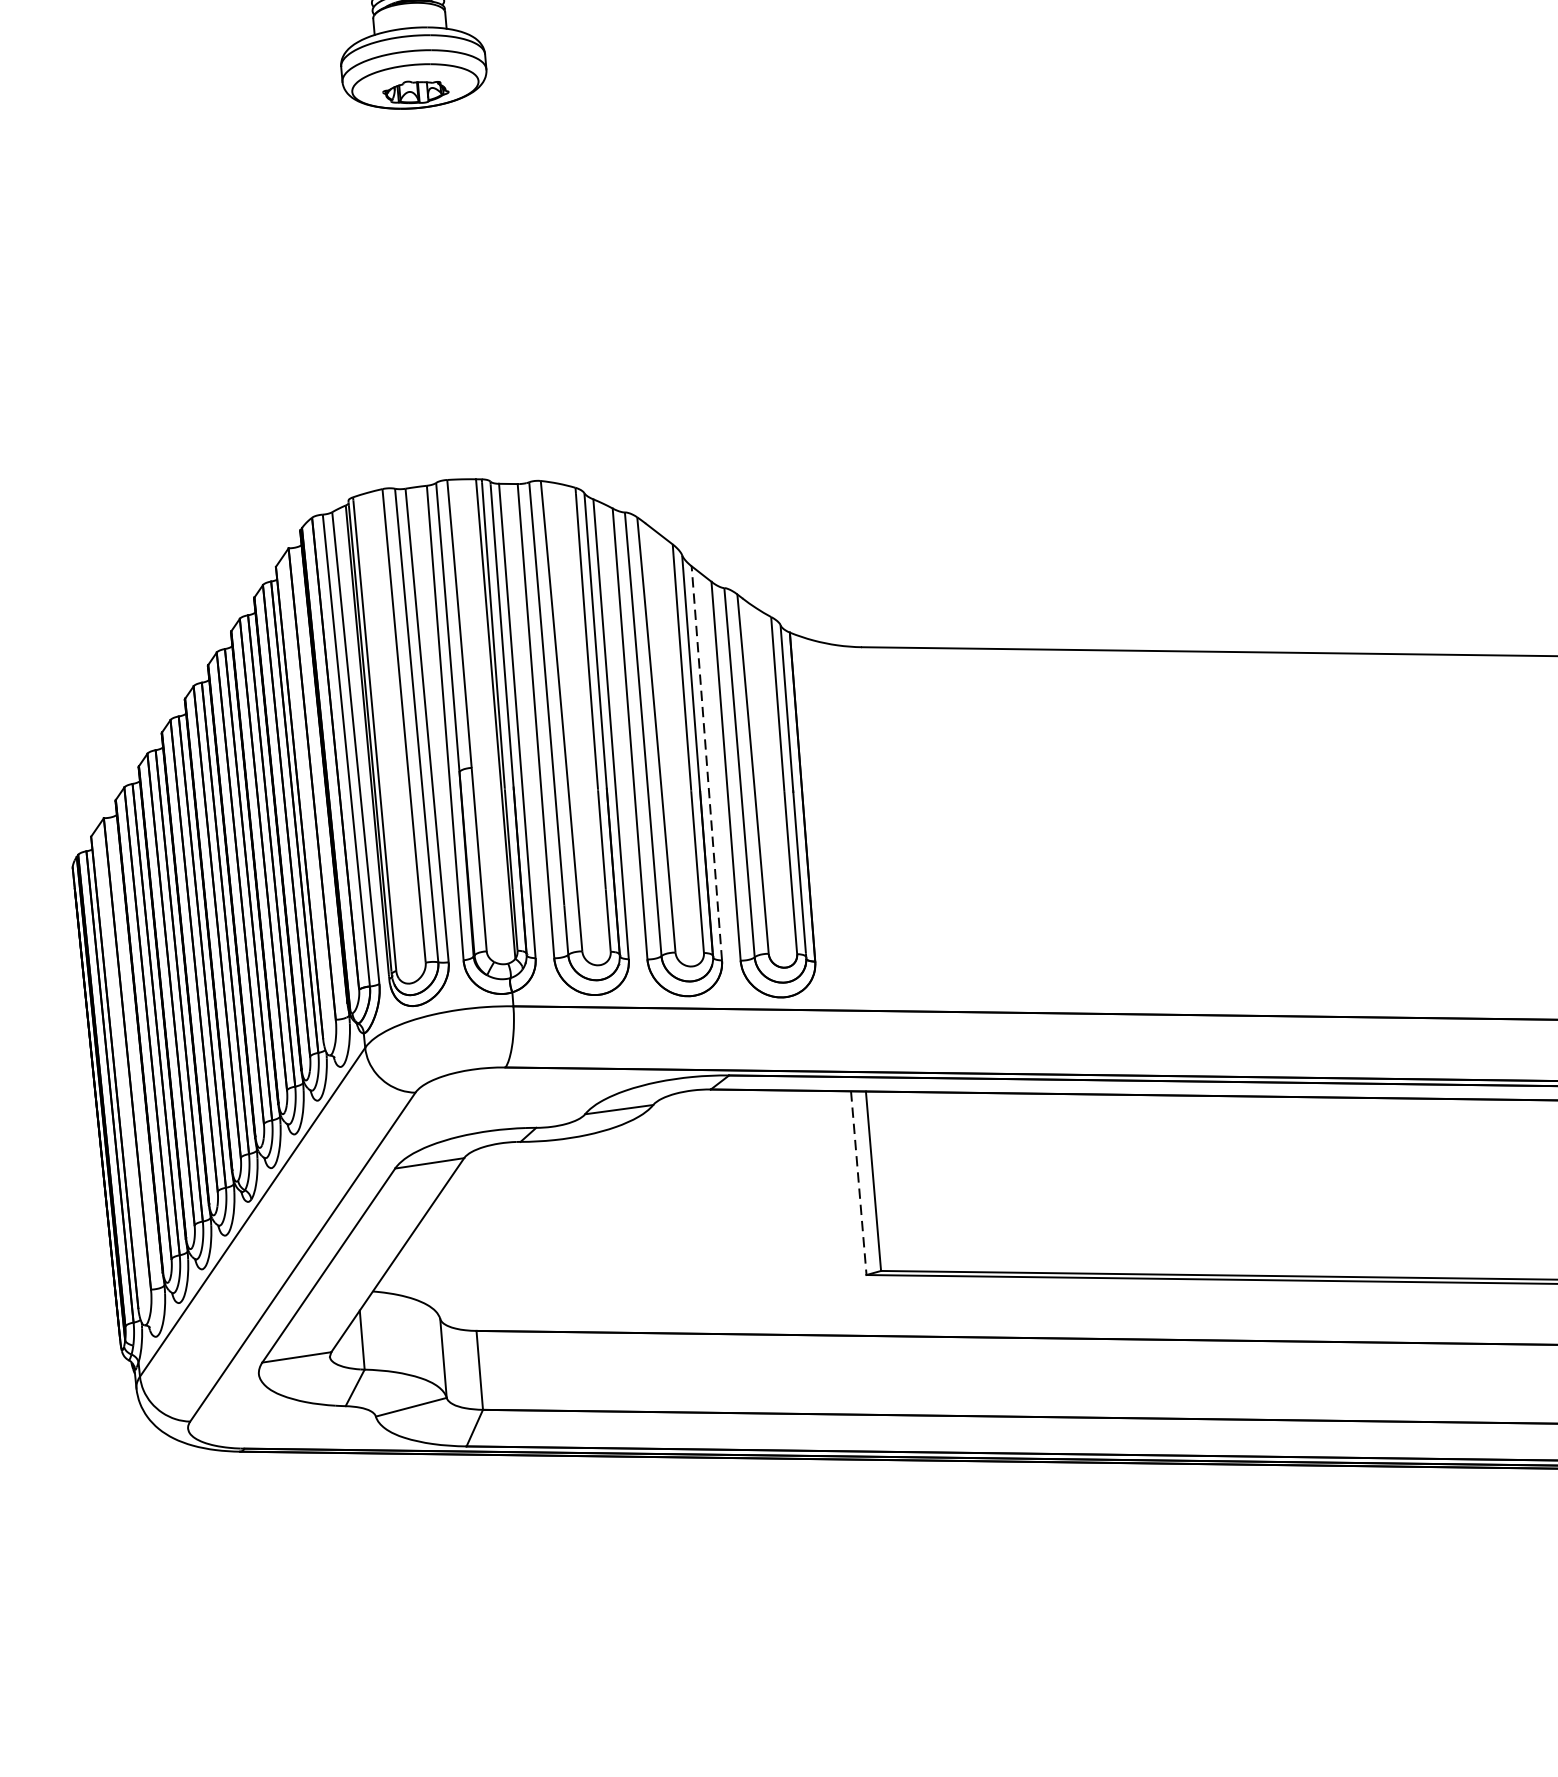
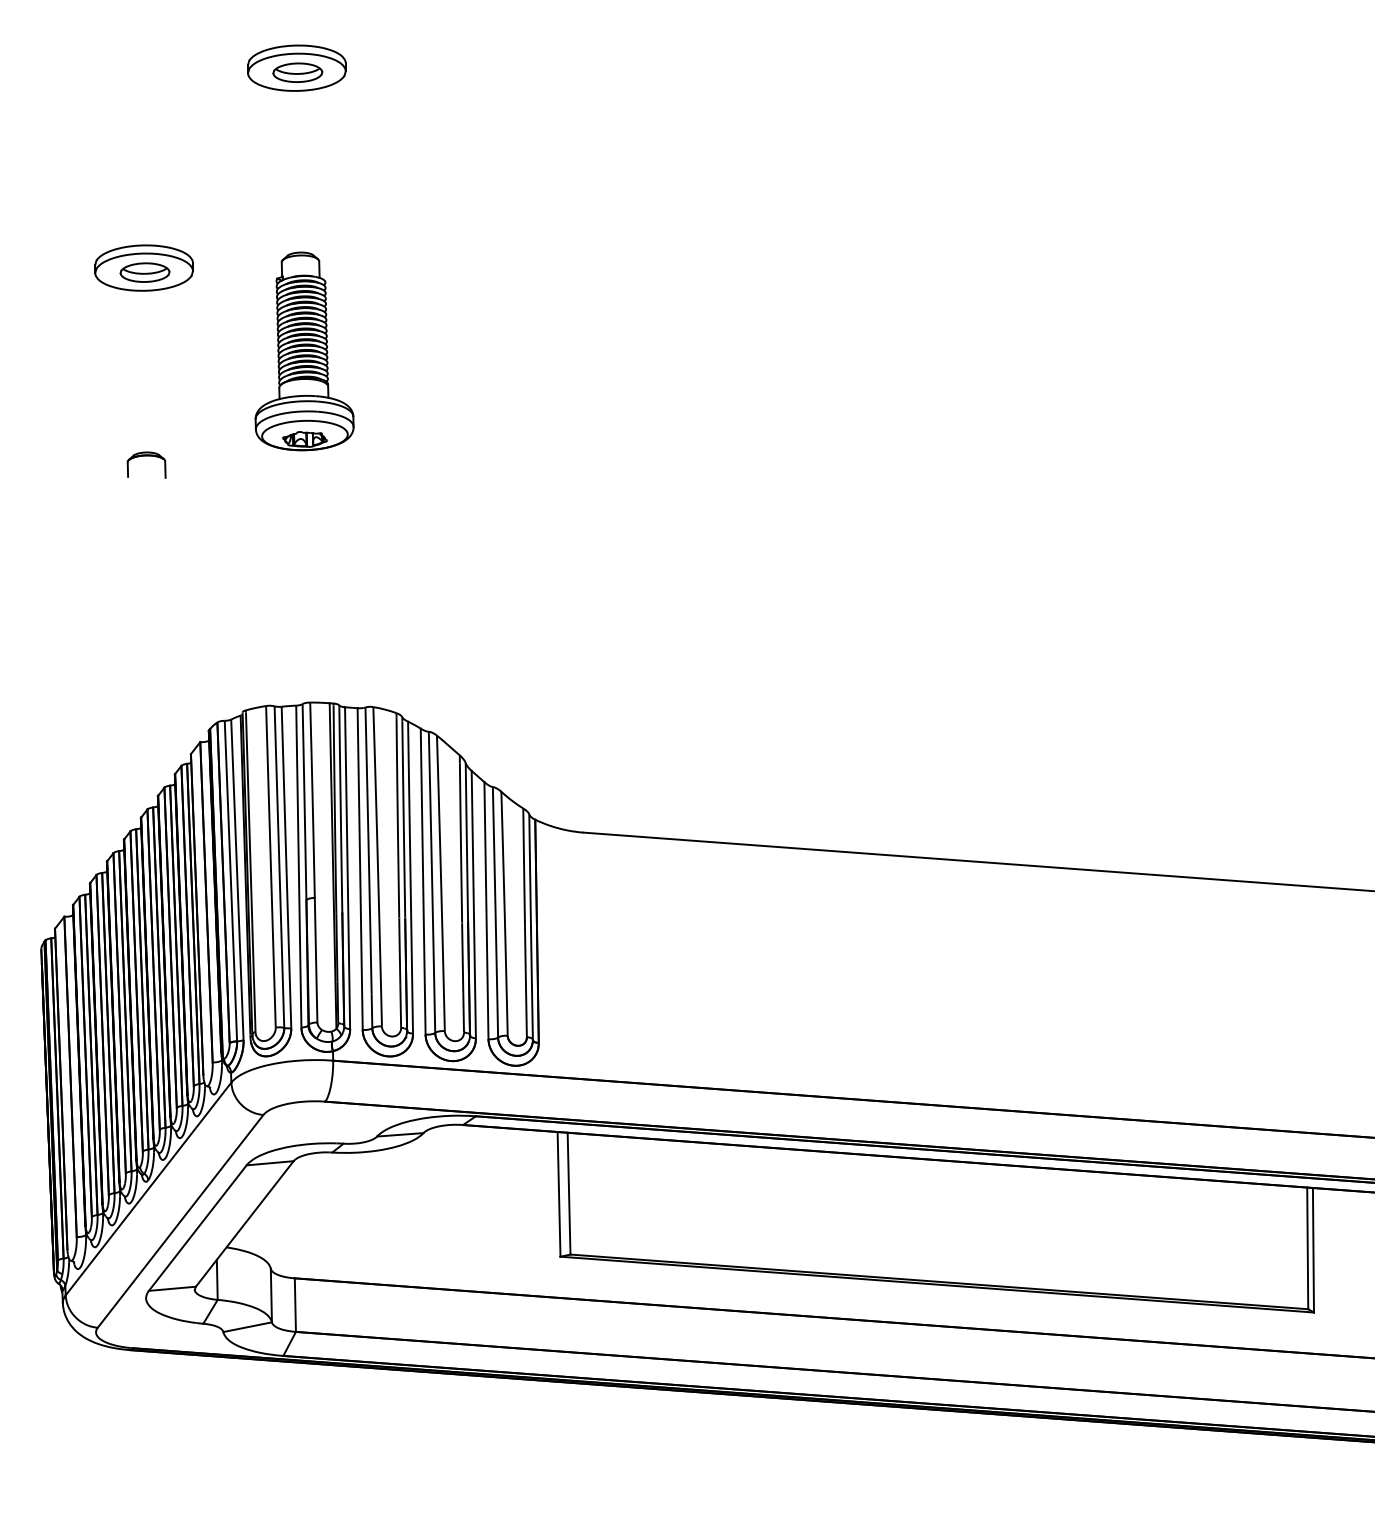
part: (183, 131) -> (146, 456), added
line: (706, 763) -> (473, 904), dashed -> solid
line: (859, 1183) -> (559, 1194), dashed -> solid

